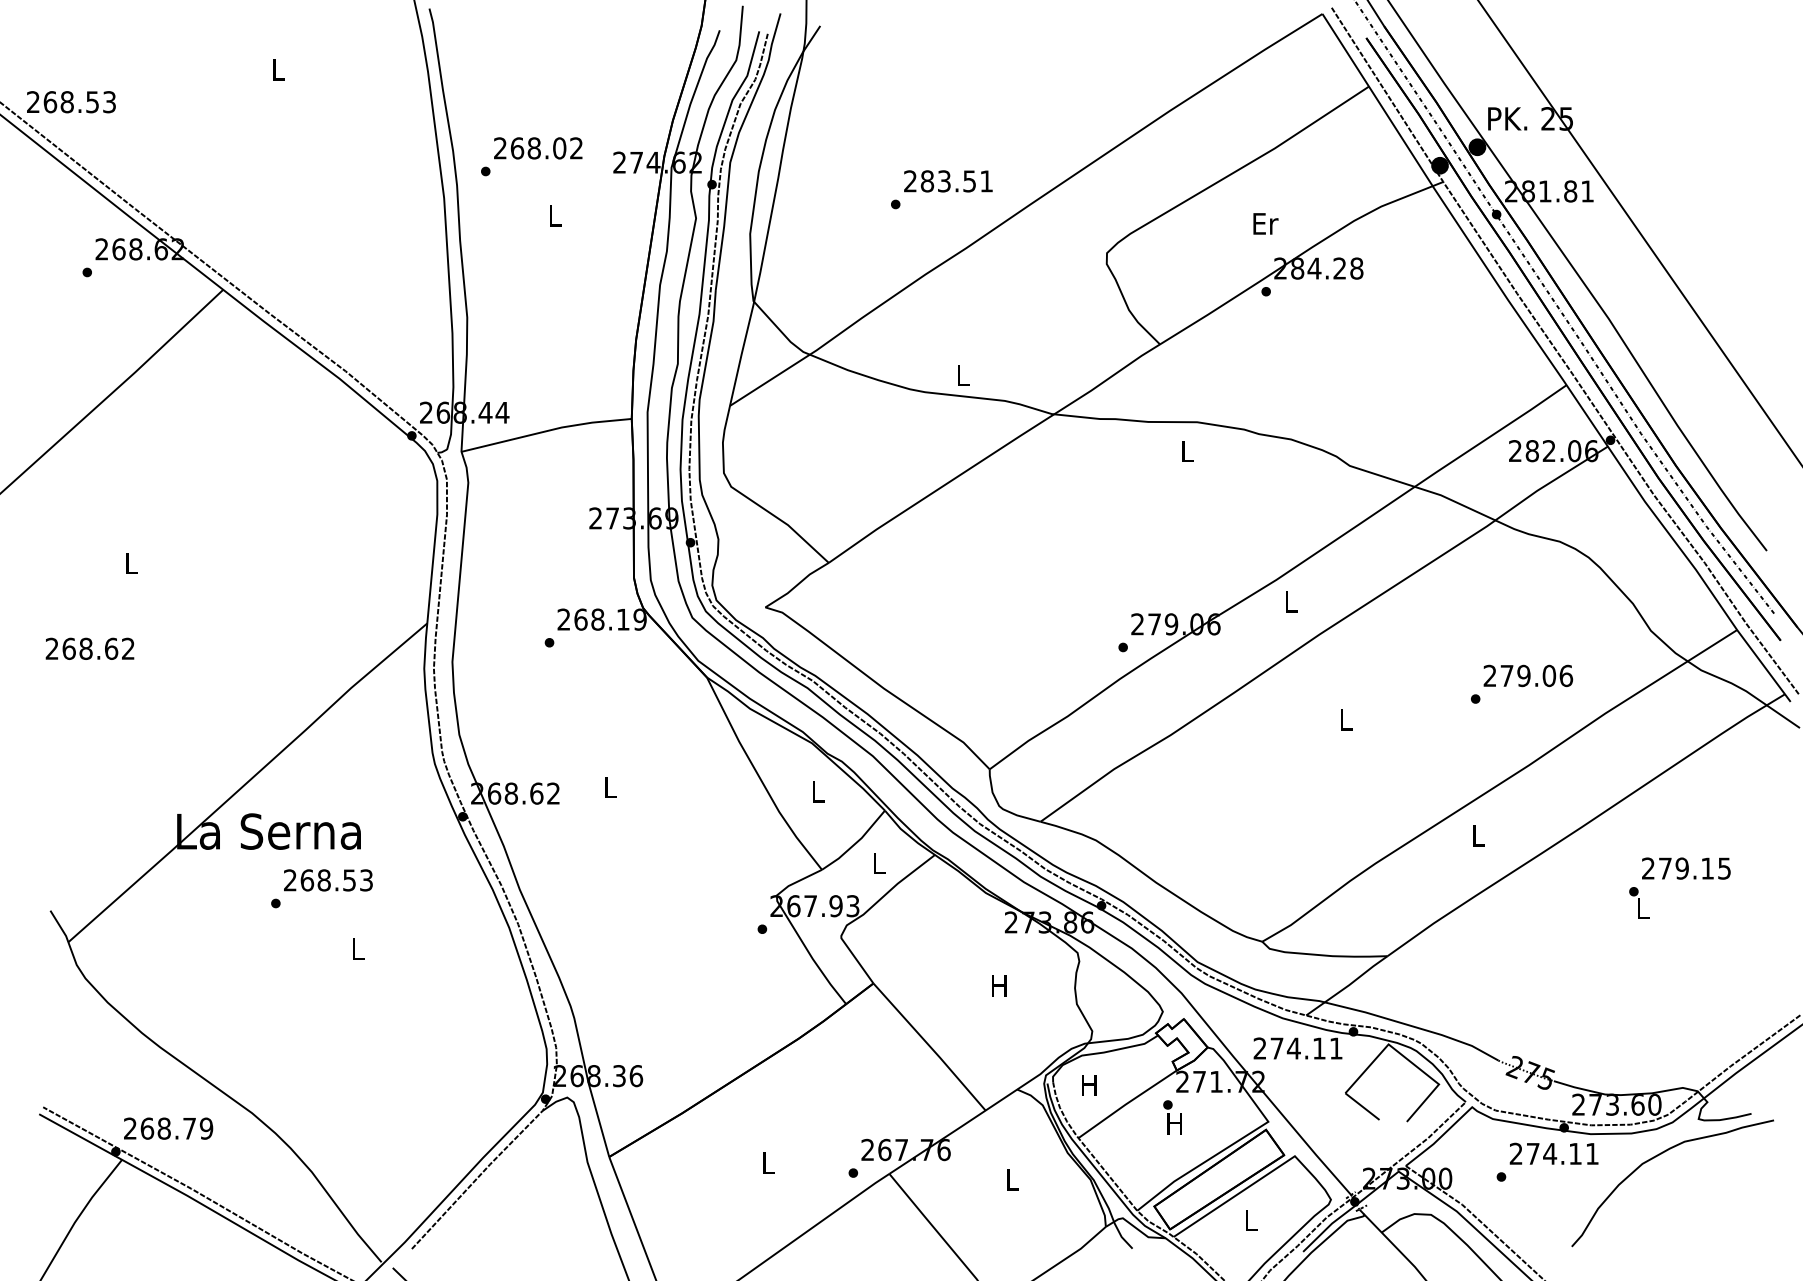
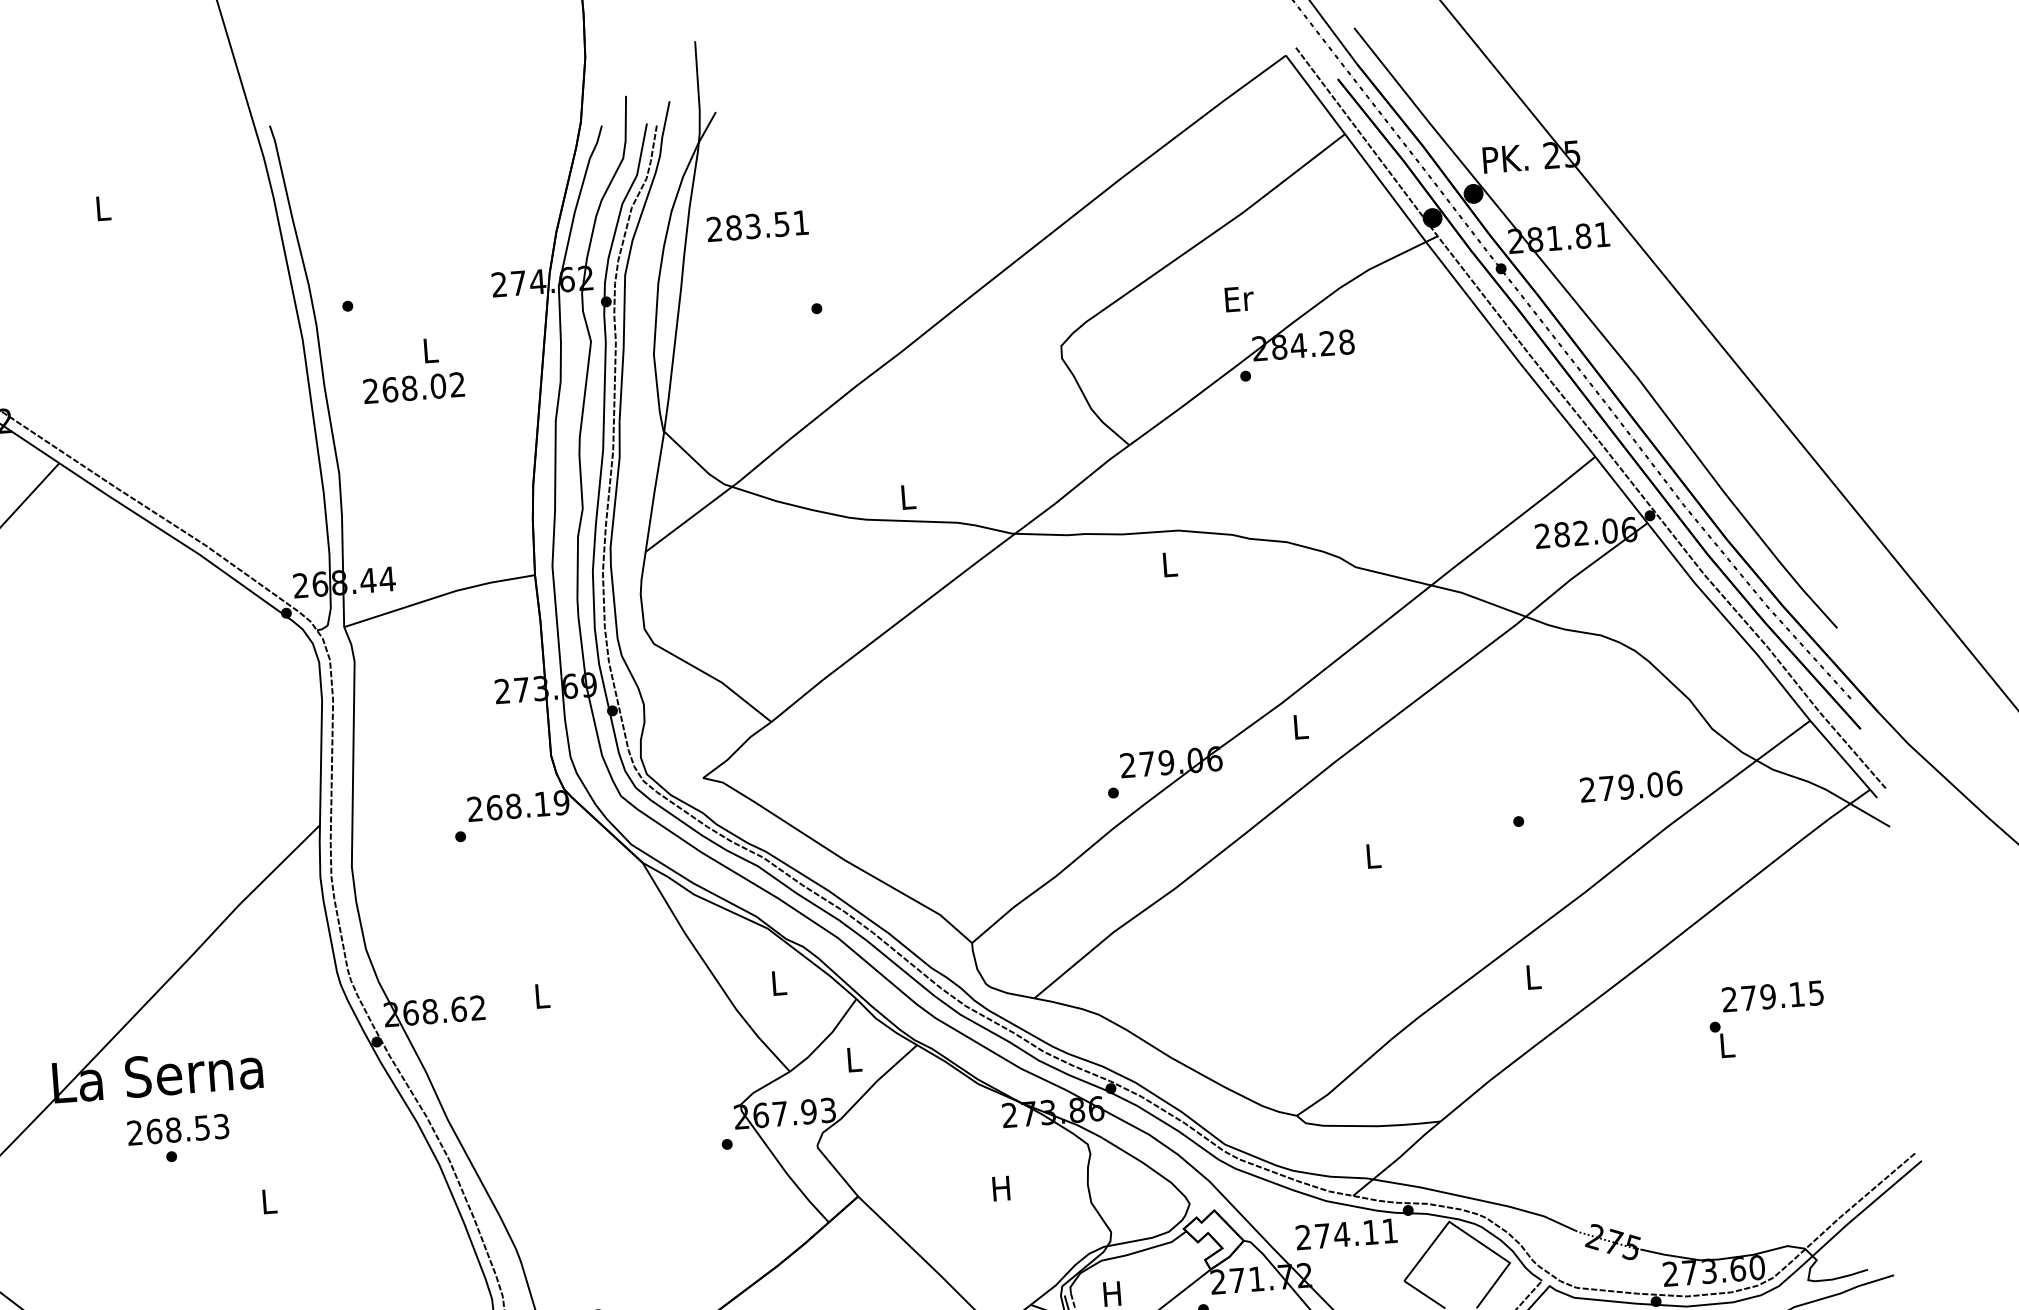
text: (538, 148) -> (414, 388), moved
text: (948, 181) -> (757, 226), moved
text: (1528, 675) -> (1631, 786), moved
text: (328, 880) -> (178, 1129), moved

